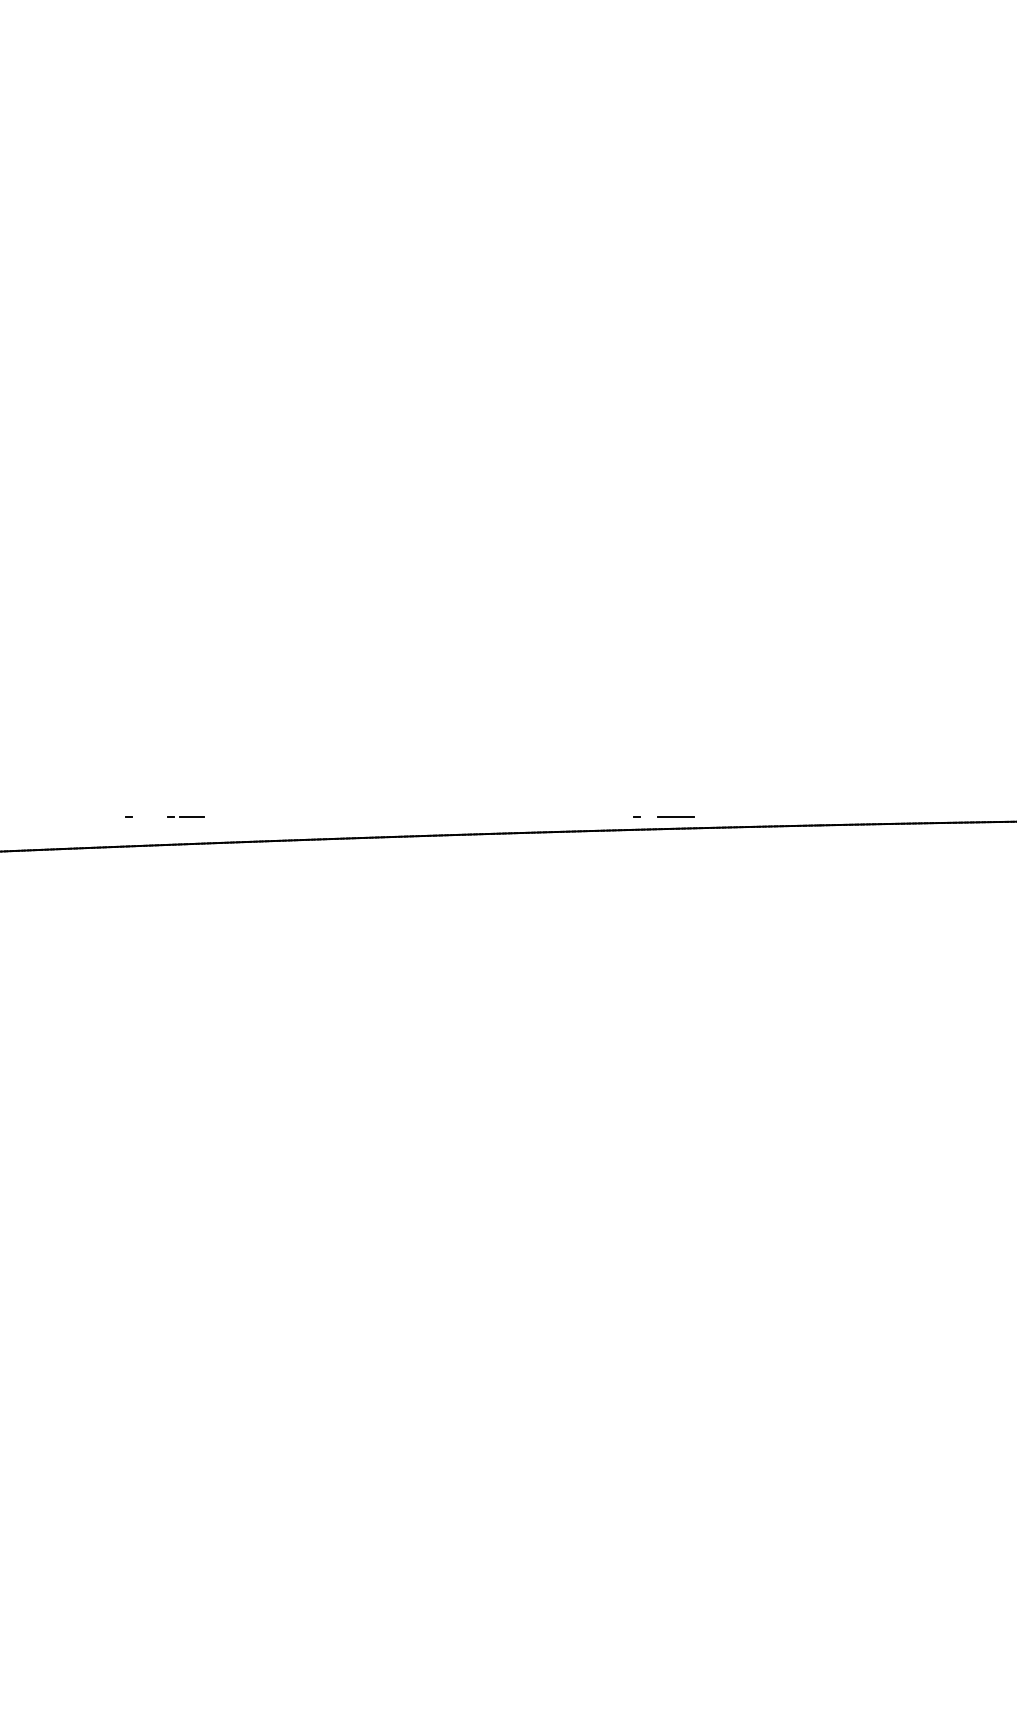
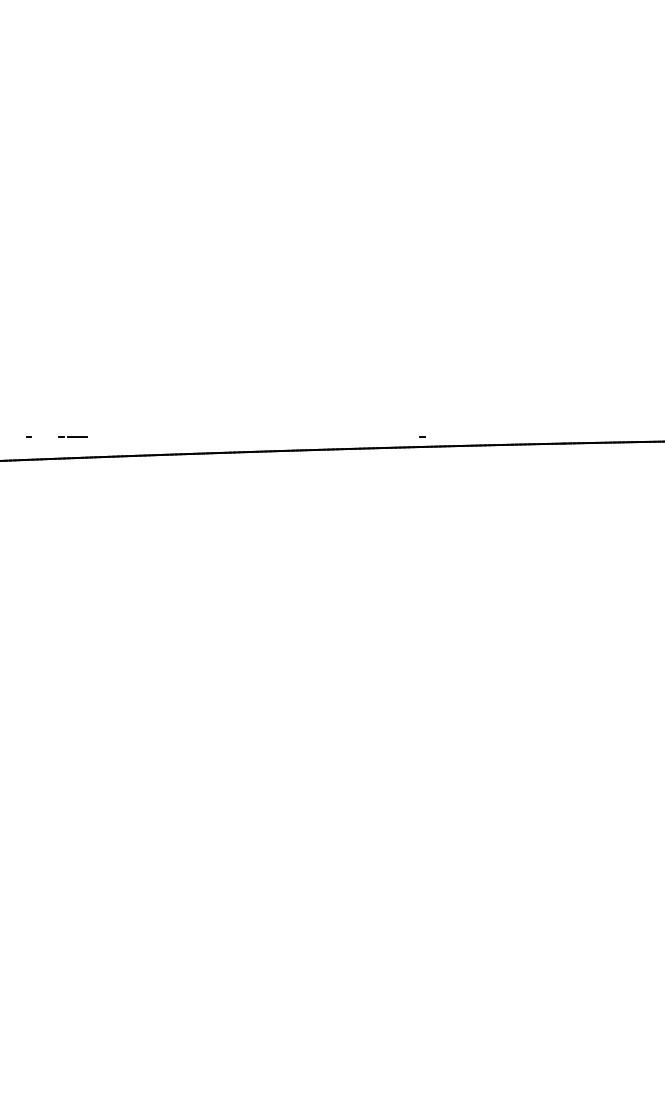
line: (675, 816) -> (452, 436), removed

